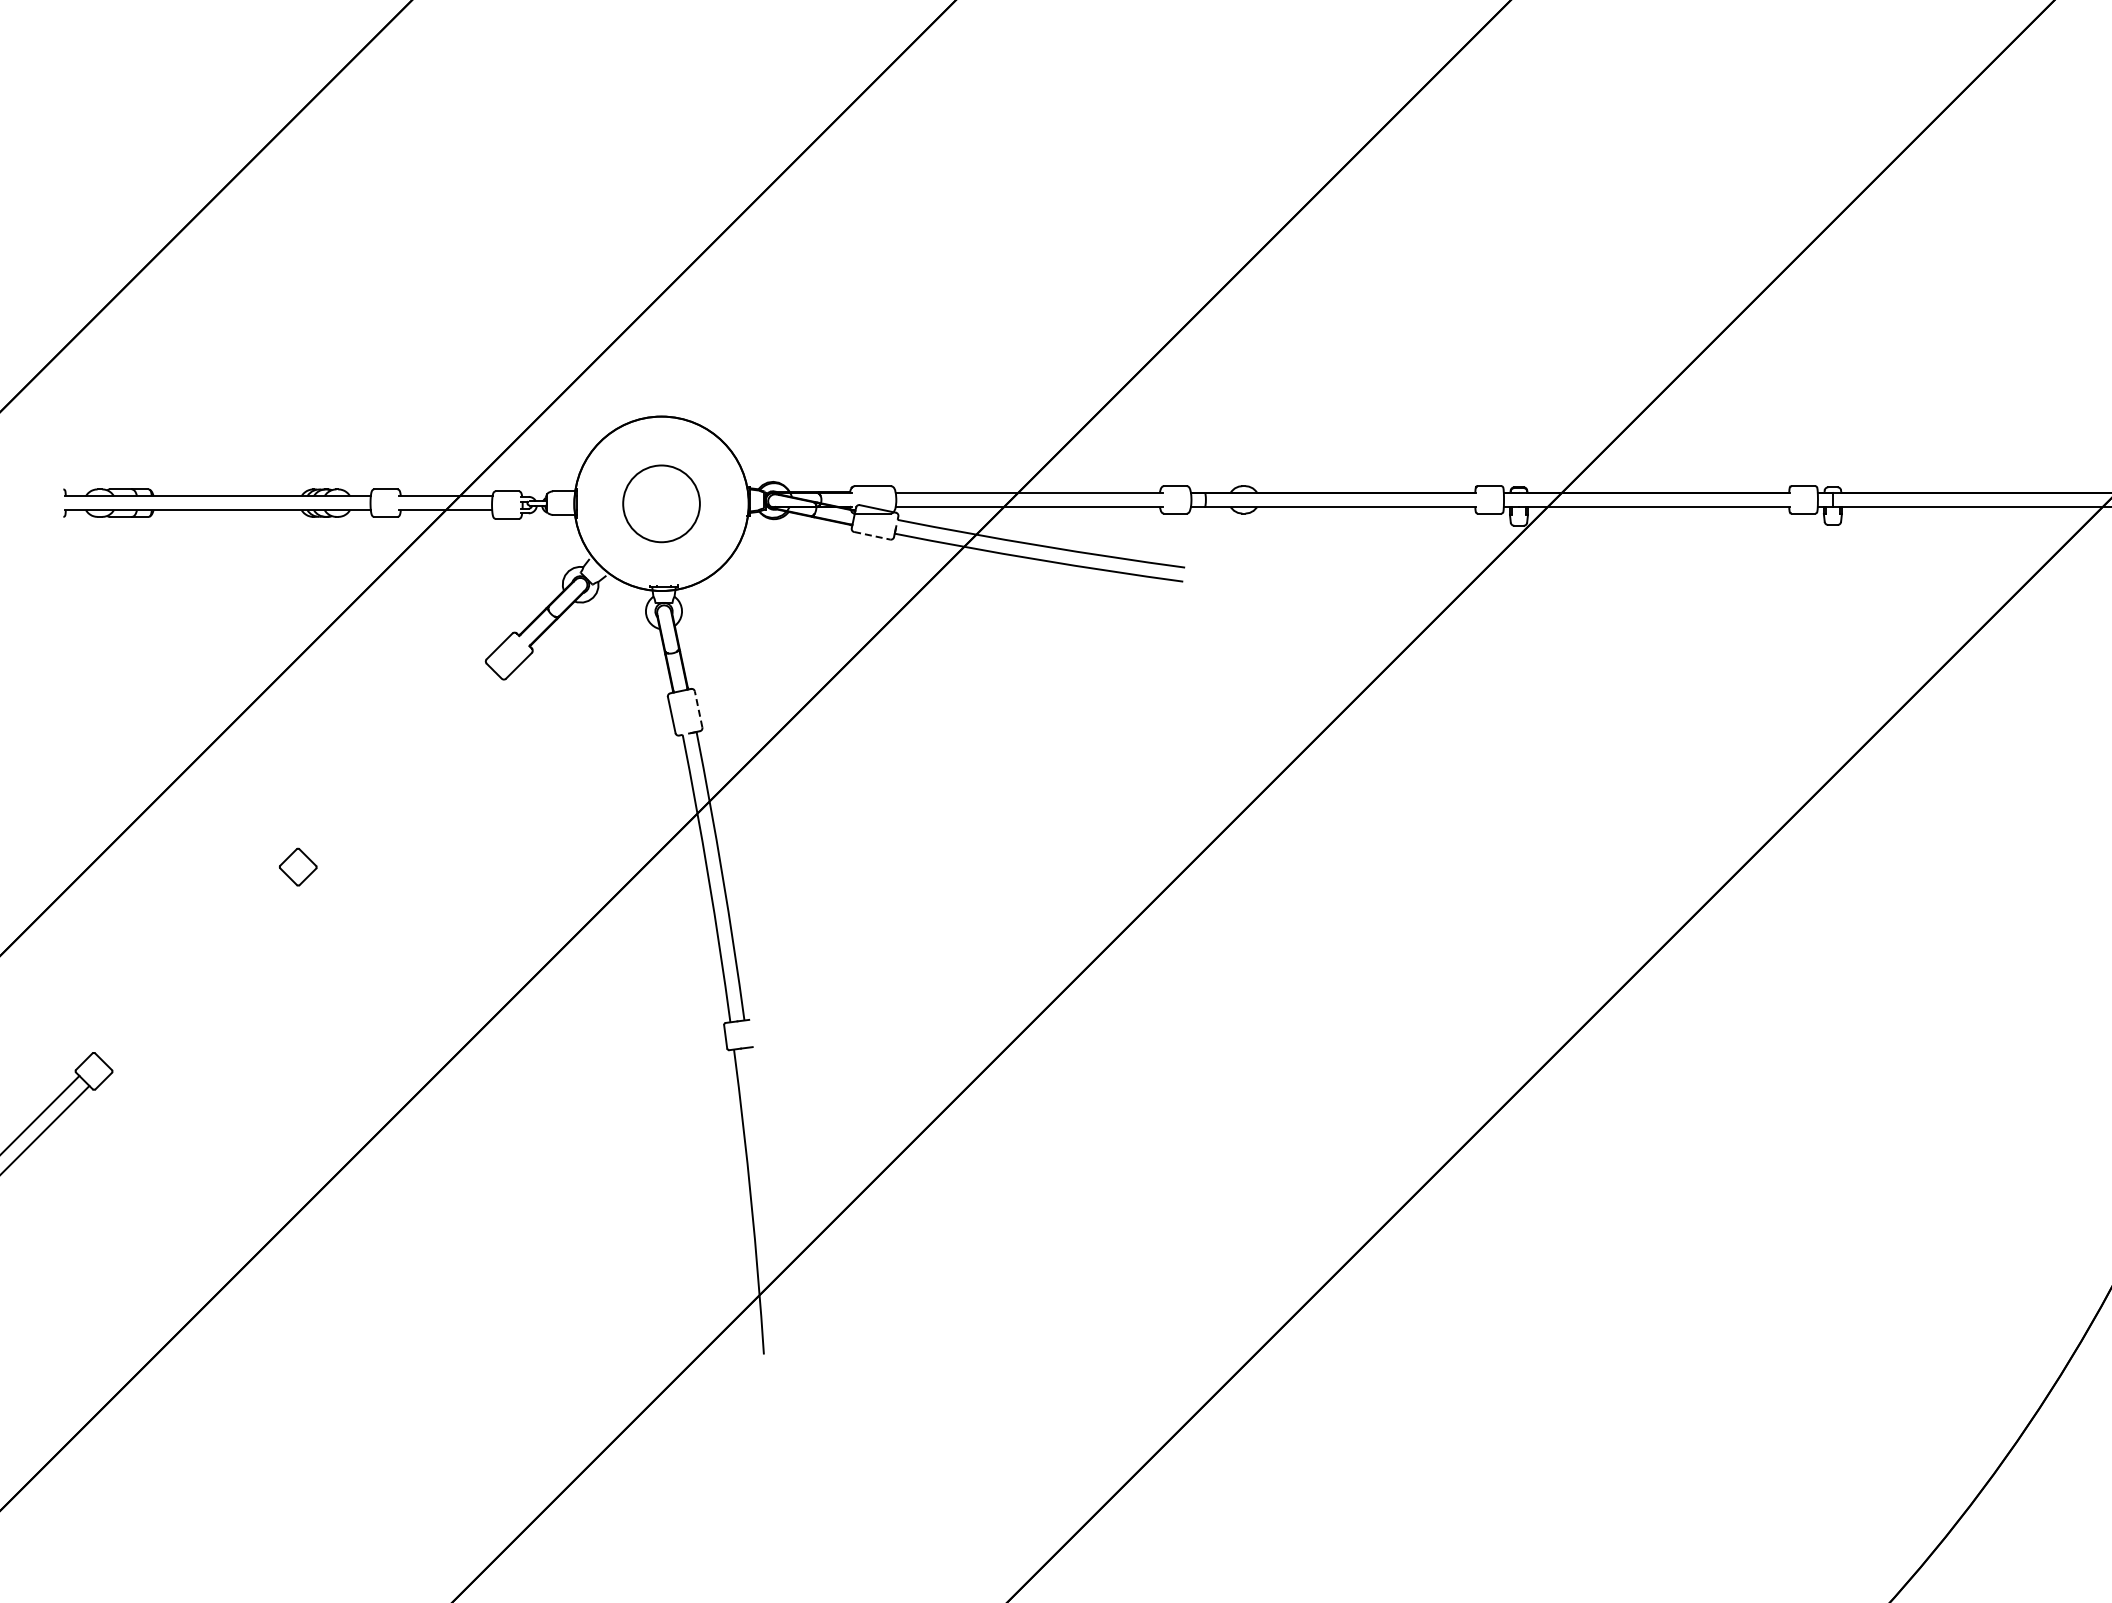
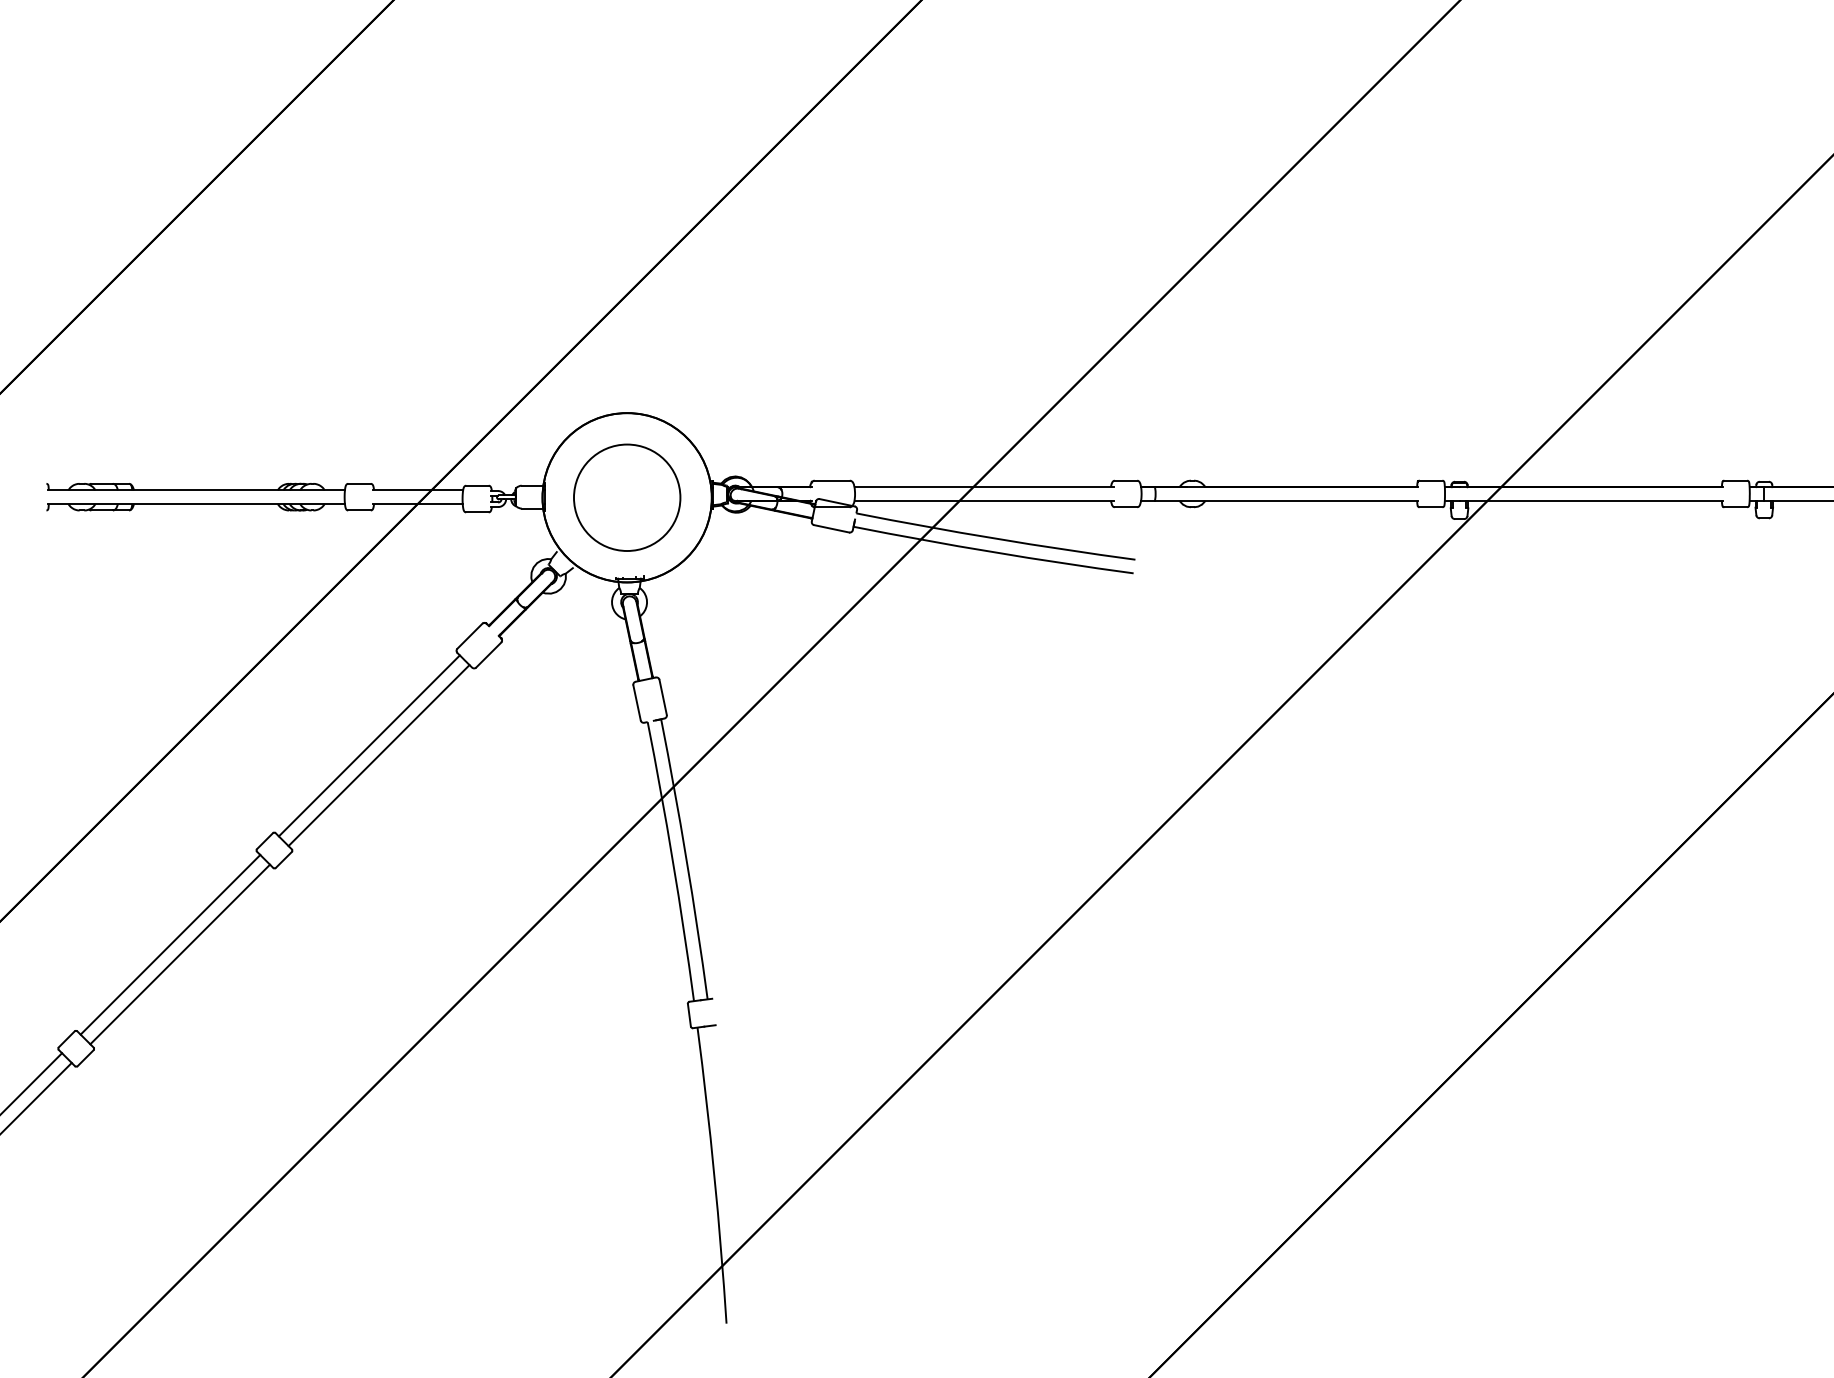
circle: (661, 503) -> (627, 497), size x1.43
line: (872, 535) -> (831, 528), dashed -> solid
line: (698, 708) -> (663, 696), dashed -> solid
line: (395, 759) -> (368, 746), added
line: (405, 769) -> (378, 755), added
line: (190, 963) -> (169, 944), added
line: (200, 973) -> (179, 953), added

